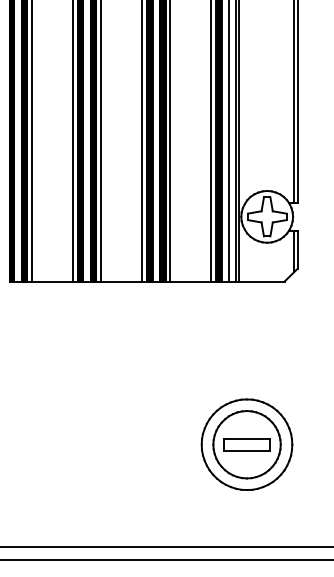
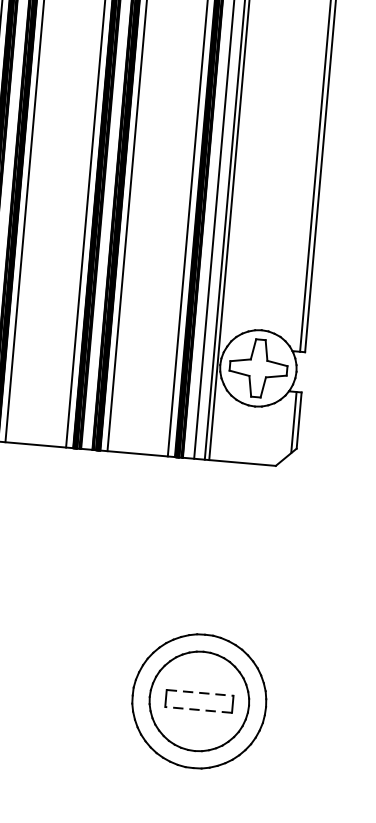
line: (247, 438) -> (200, 692), solid -> dashed
line: (247, 450) -> (199, 709), solid -> dashed

